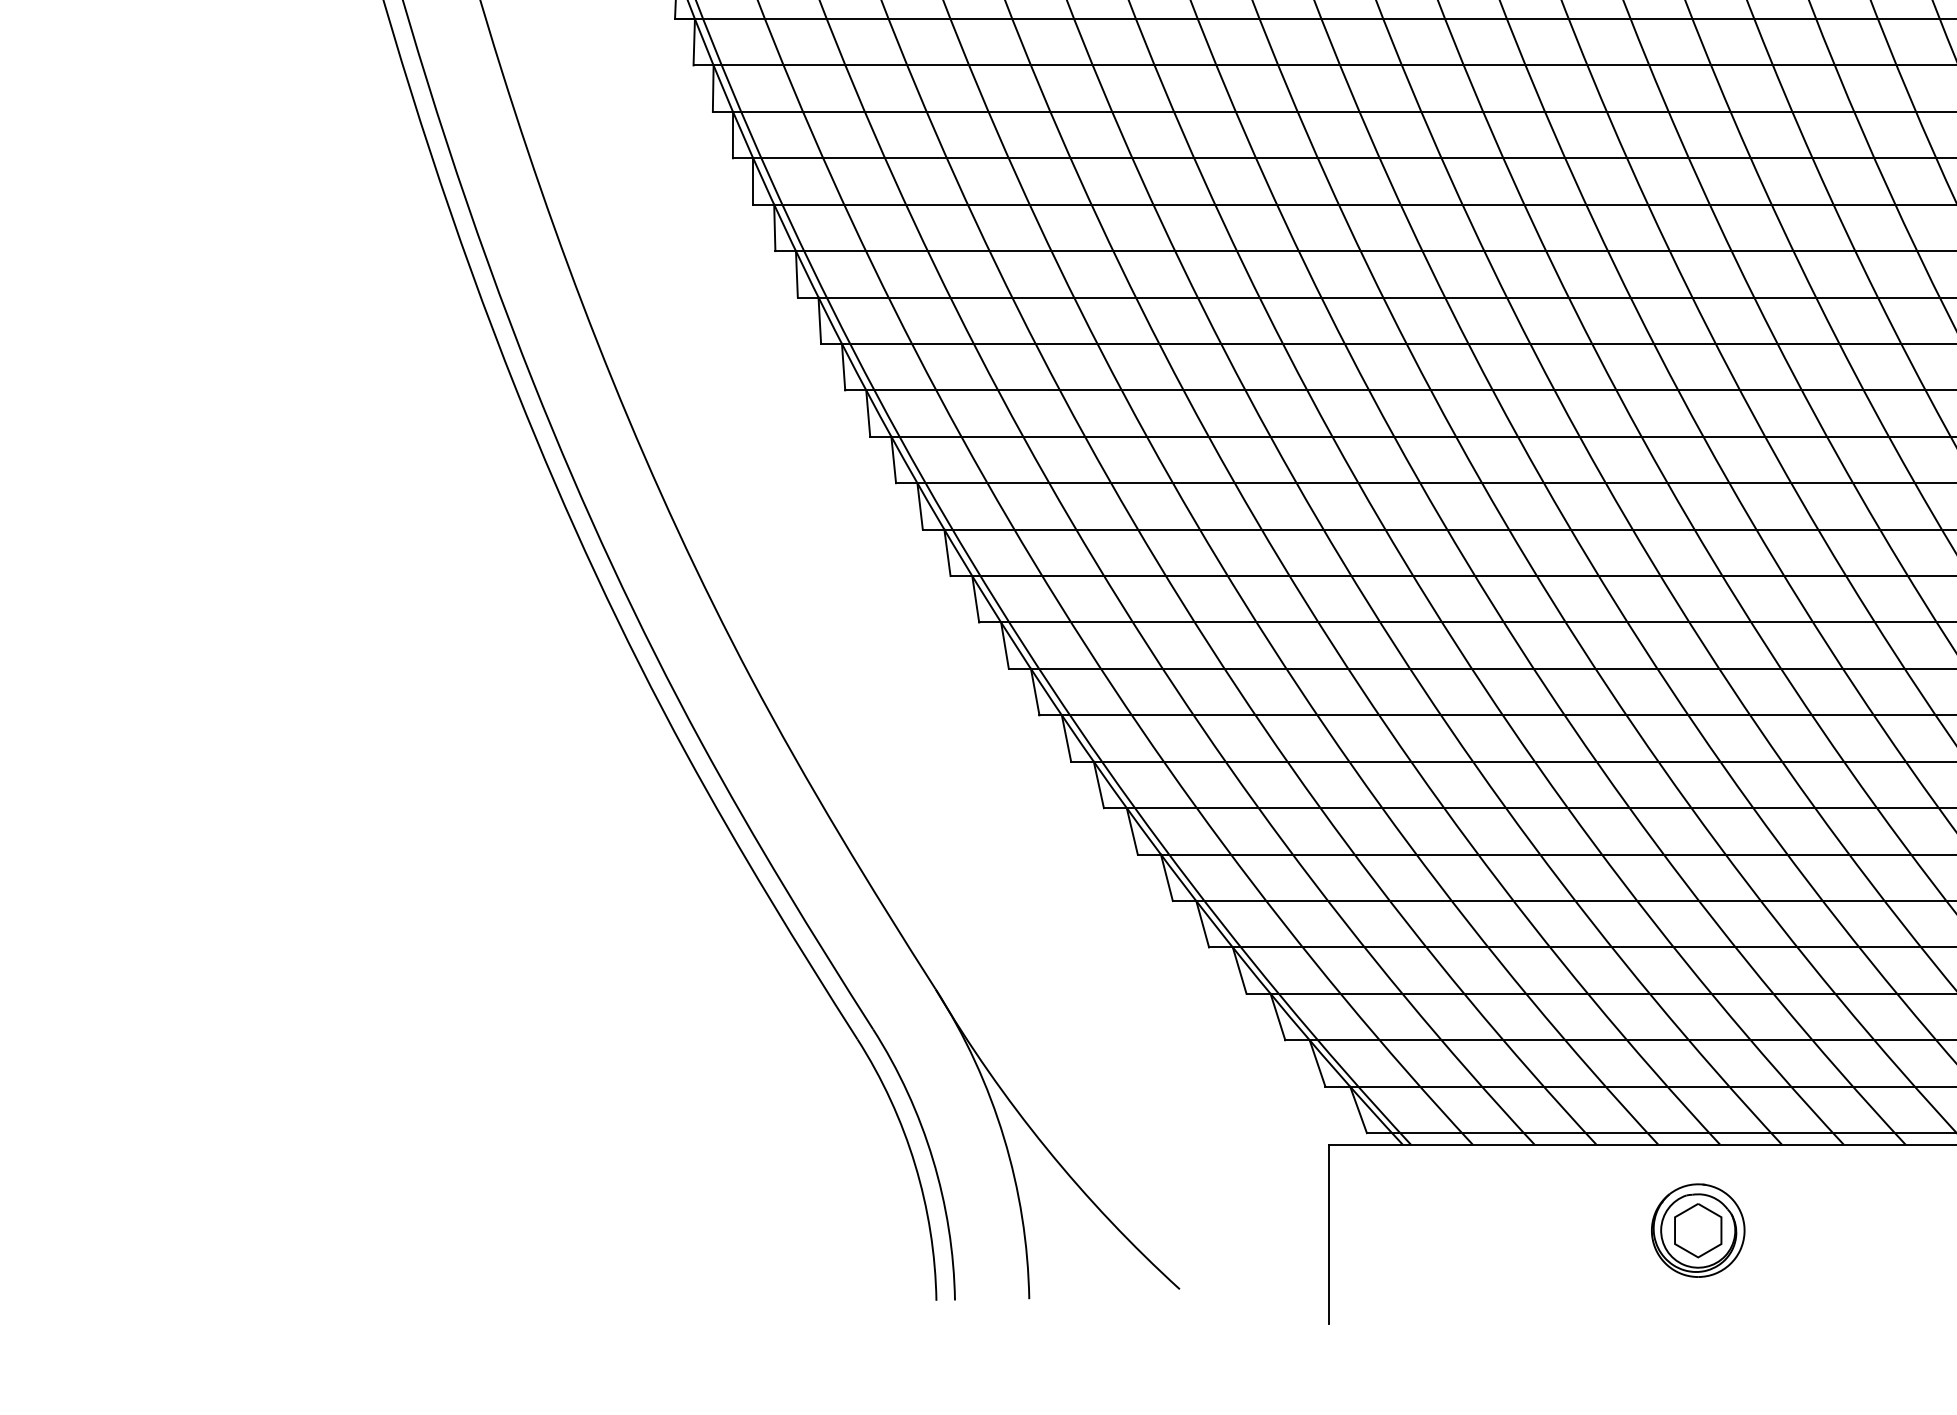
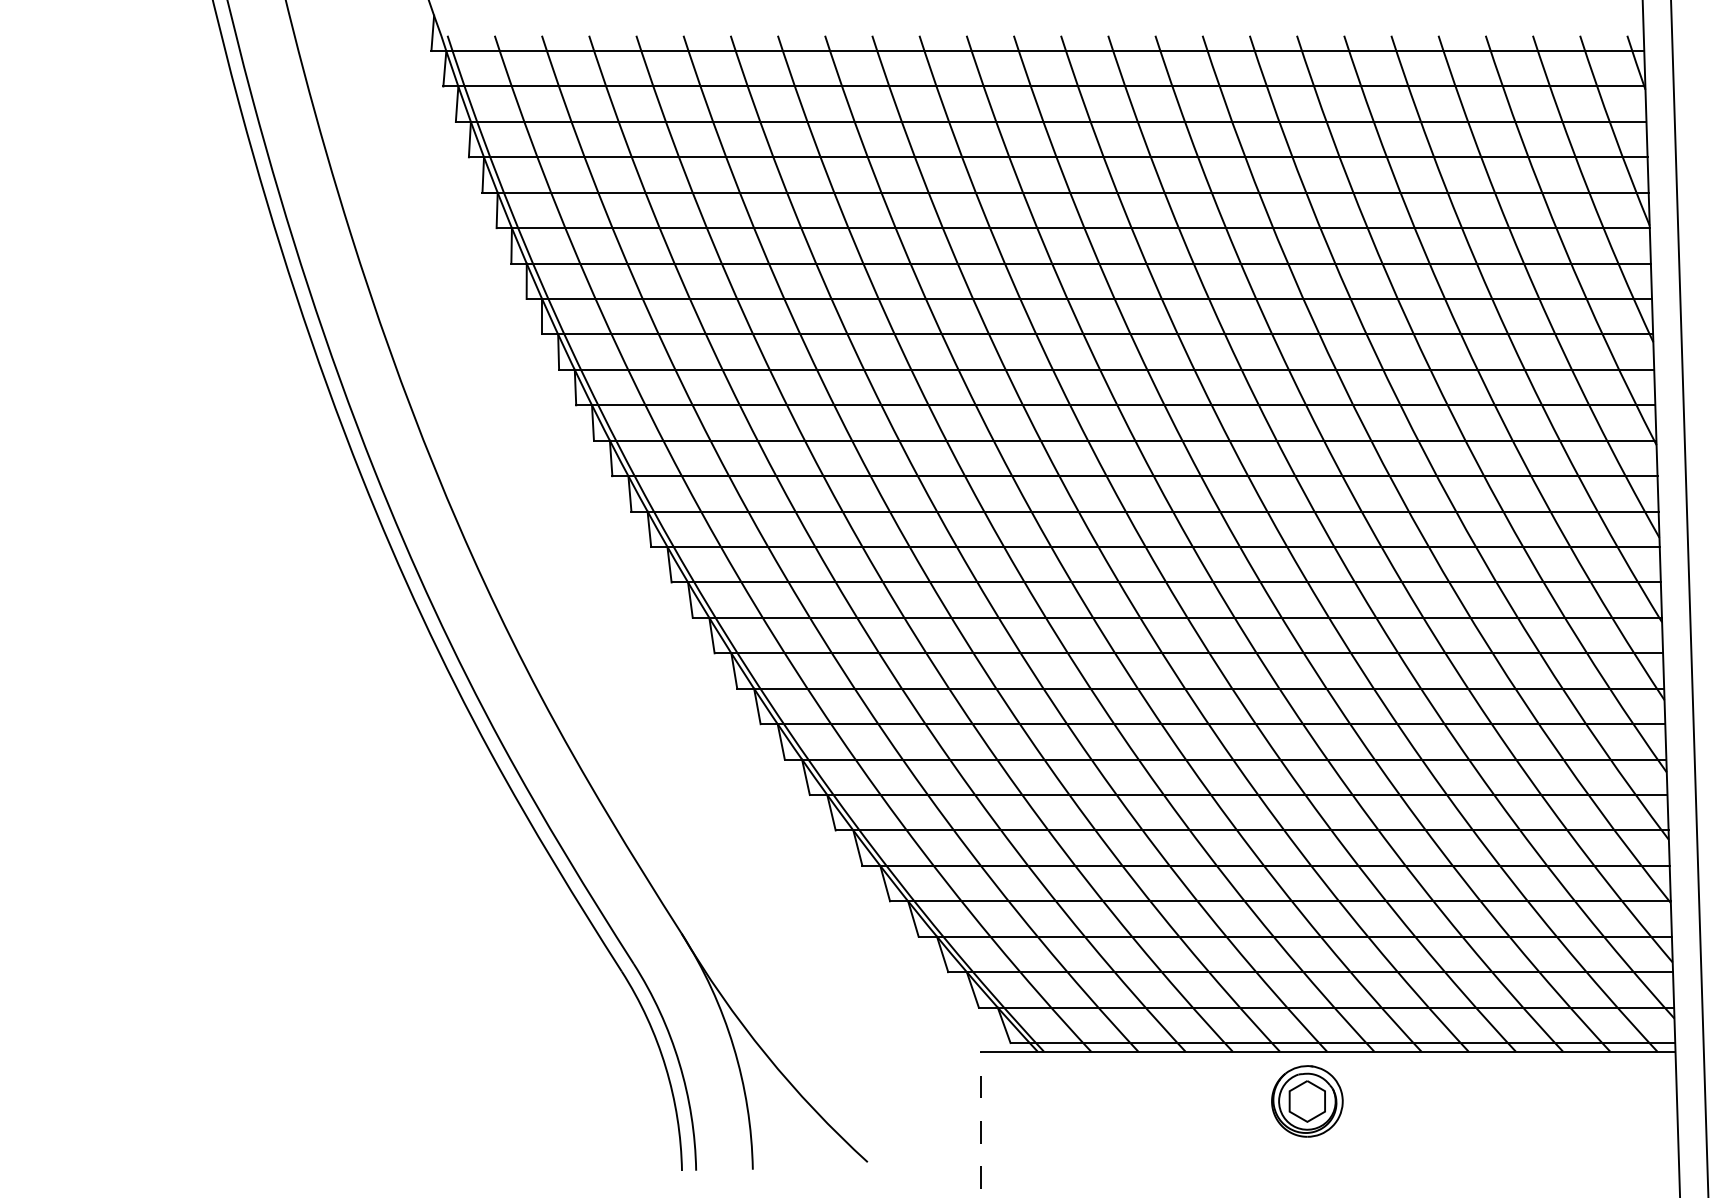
part: (1698, 1230) -> (1307, 1101), moved
line: (1328, 1234) -> (981, 1120), solid -> dashed

